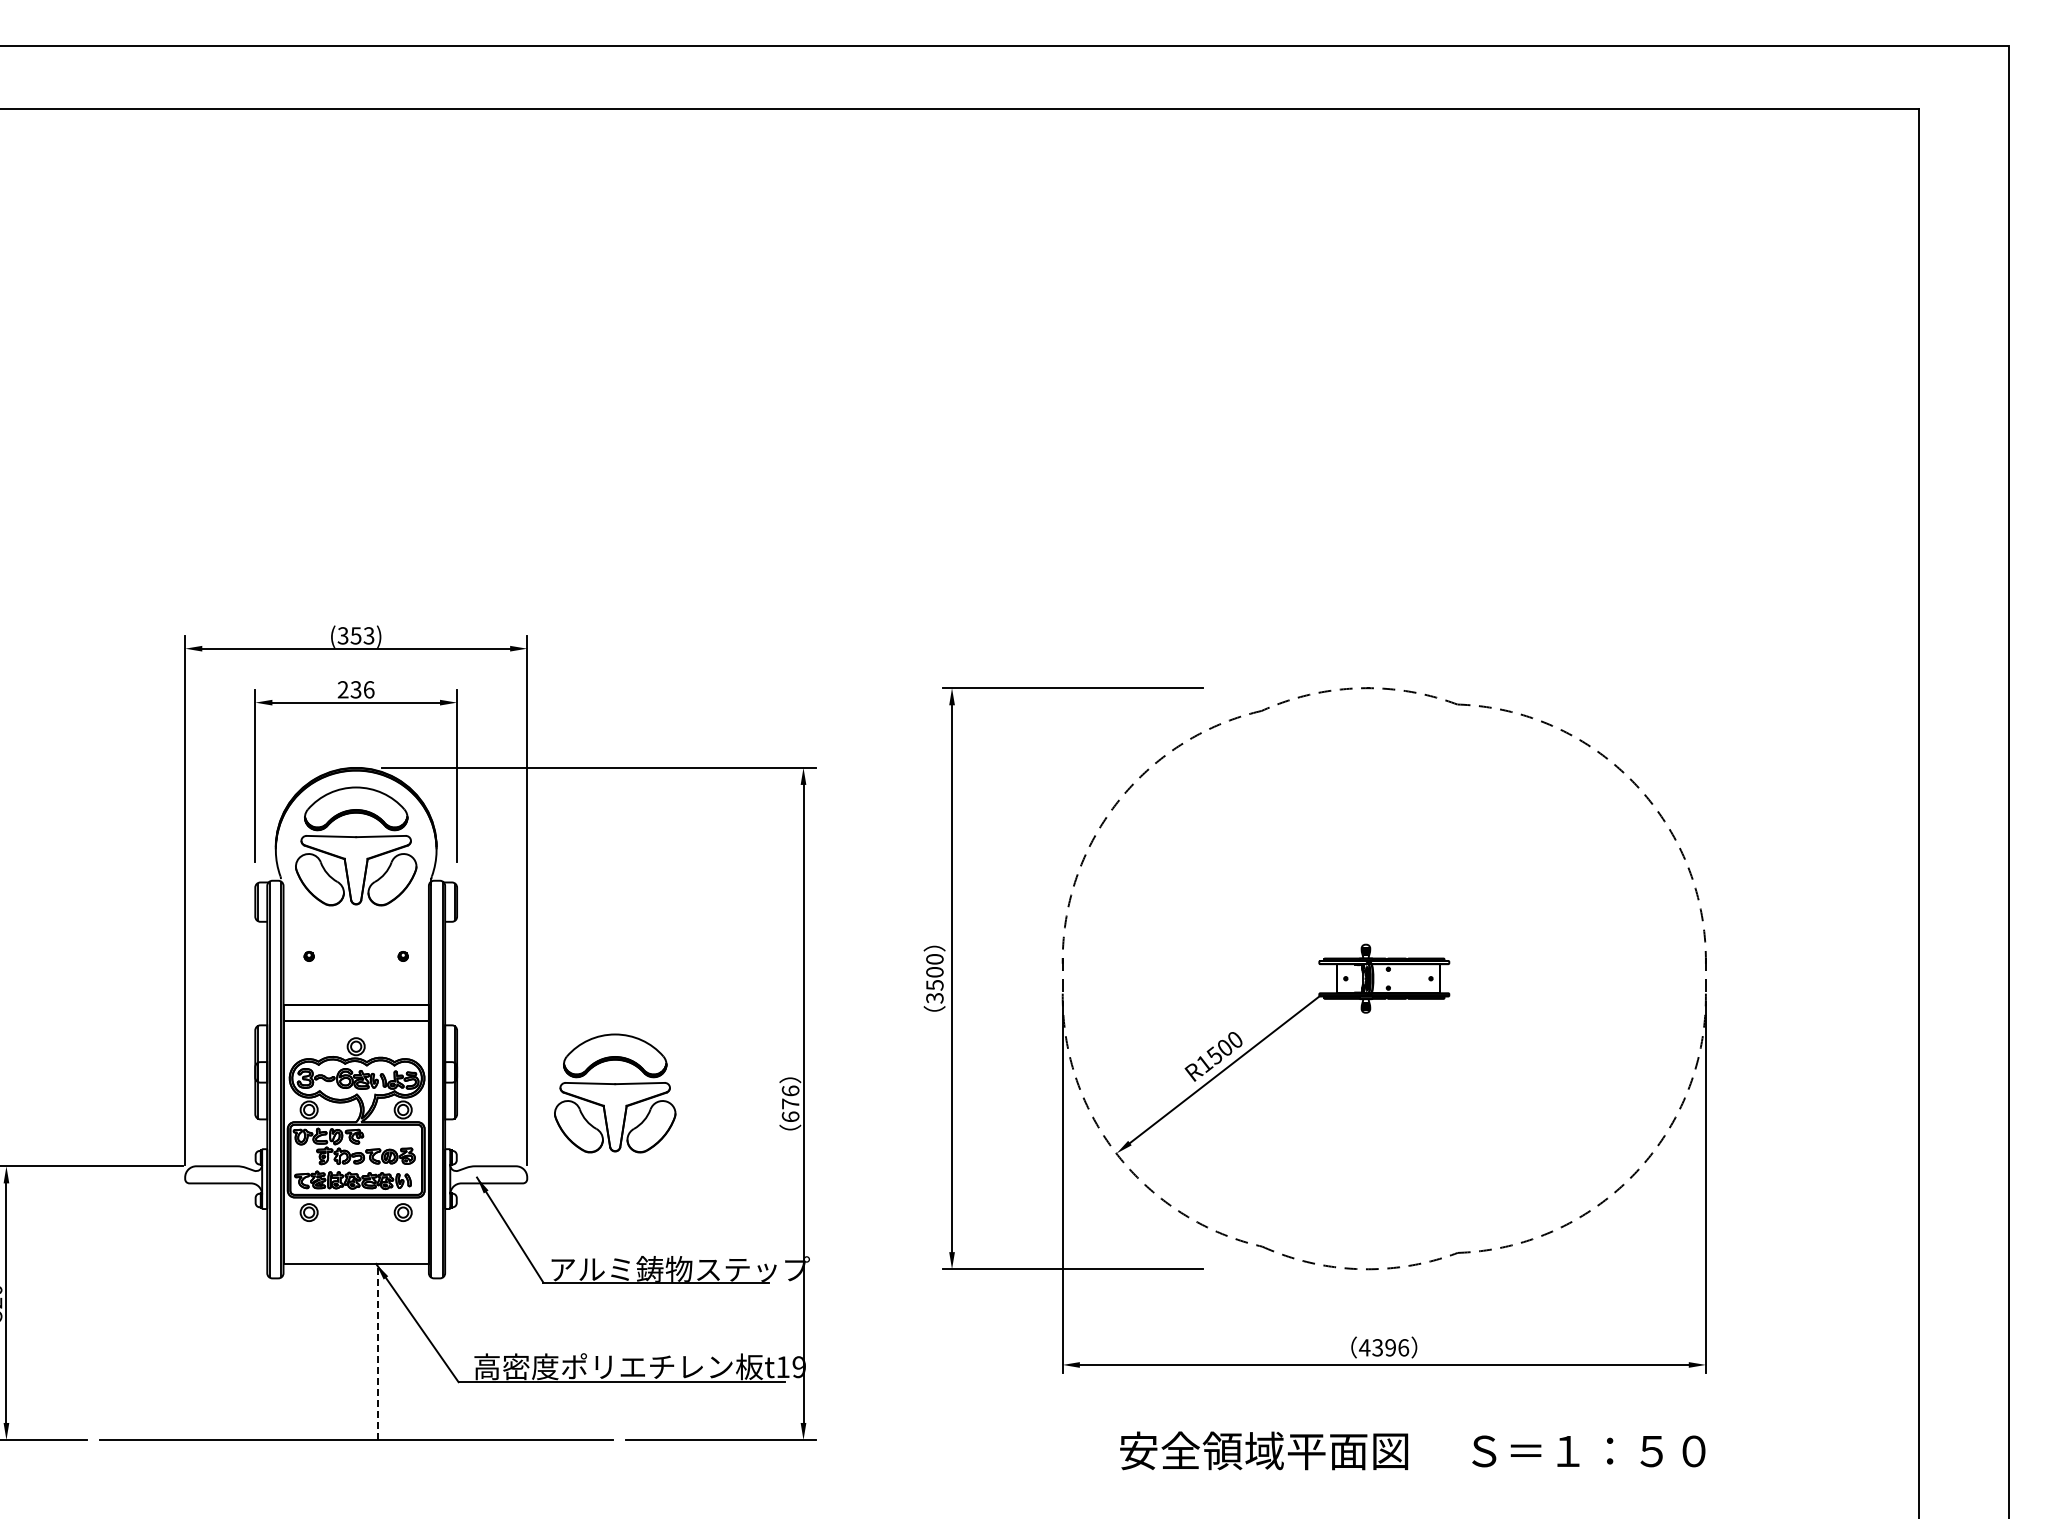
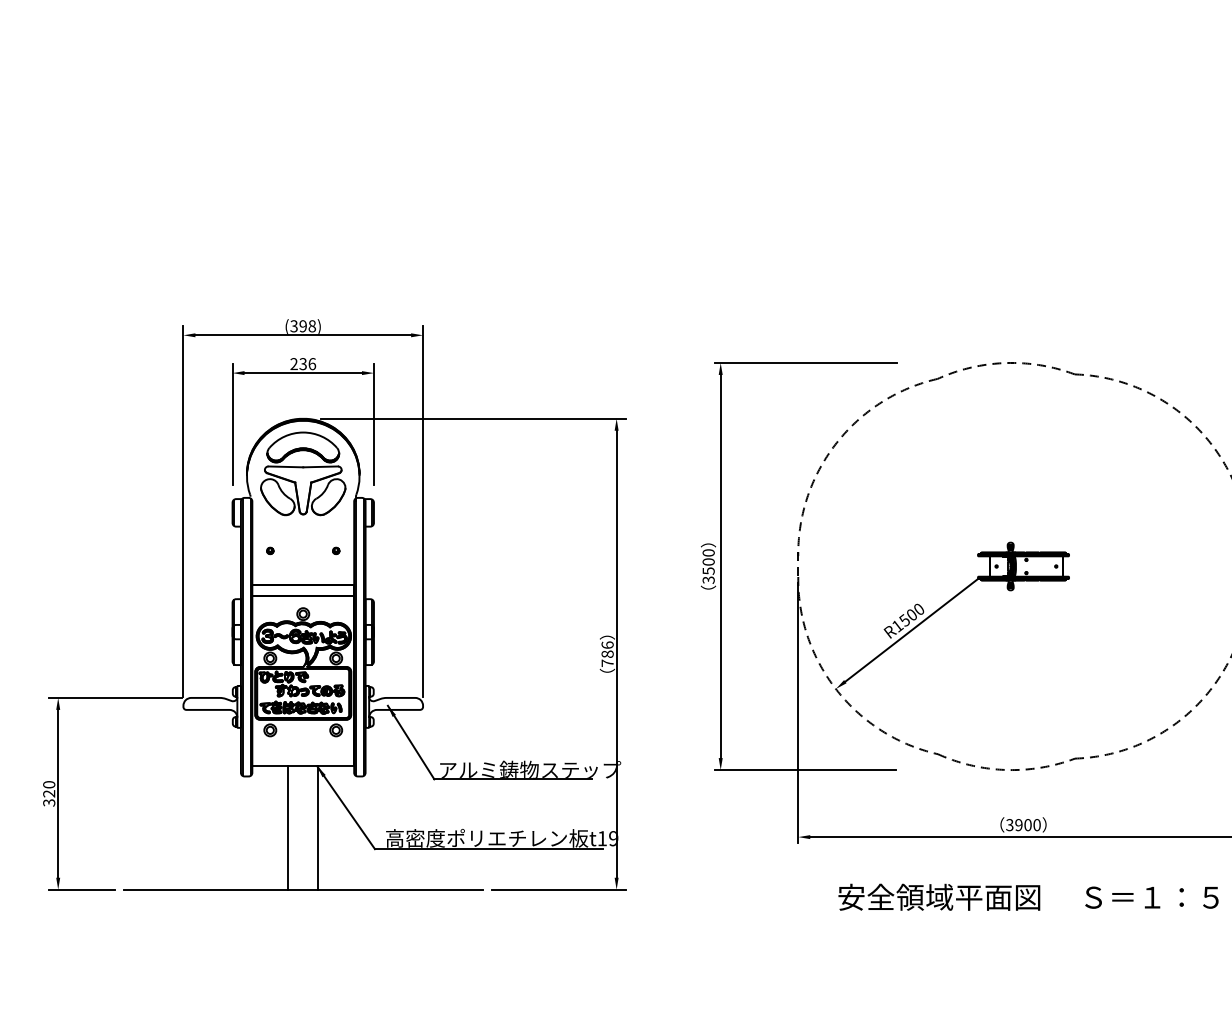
text: (362, 635) -> (307, 326), (353) -> (398)
part: (615, 1093) -> (484, 646), removed
text: (790, 1110) -> (607, 658), 676 -> 786
text: (1383, 1347) -> (1022, 824), 4396 -> 3900
line: (334, 1351) -> (288, 827), added
line: (377, 1351) -> (318, 827), dashed -> solid

